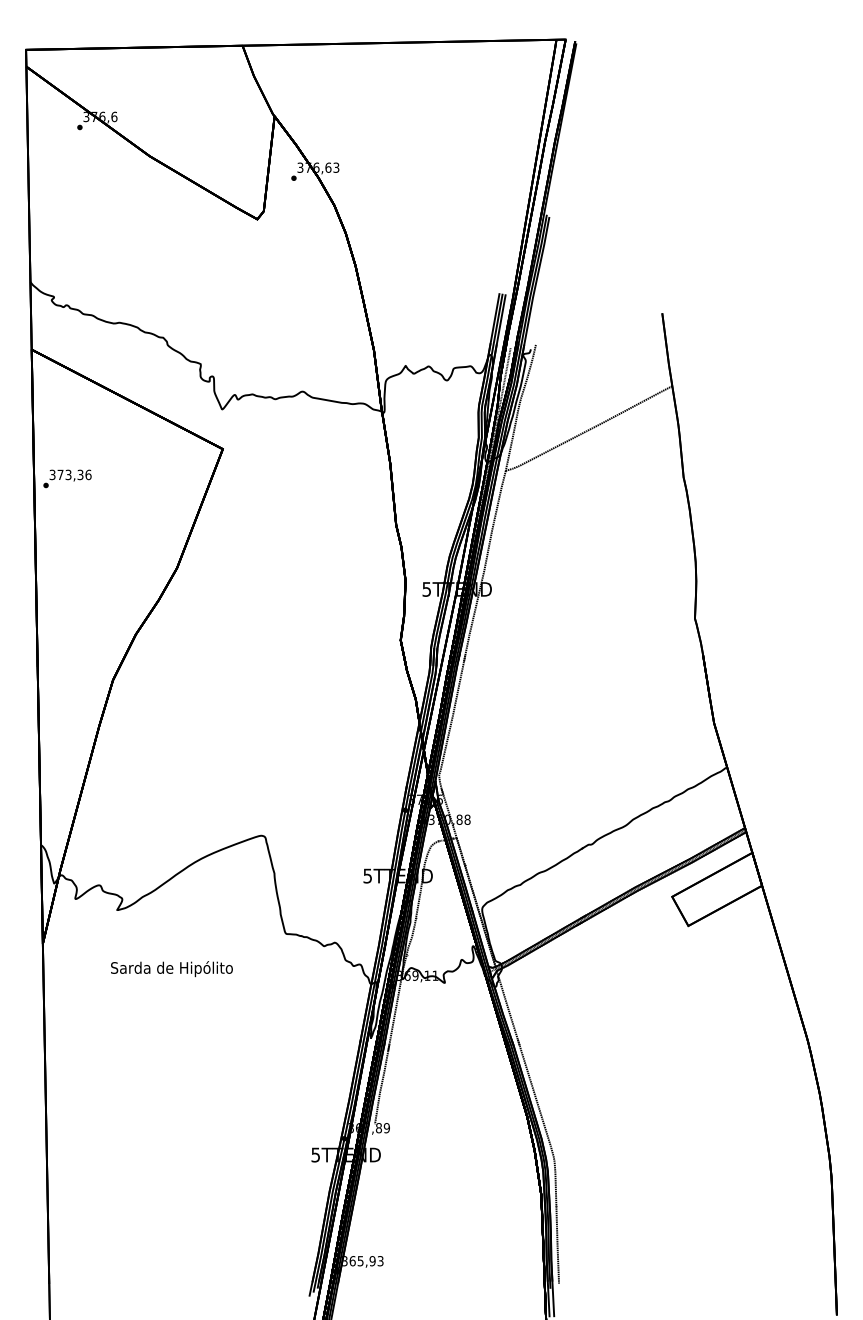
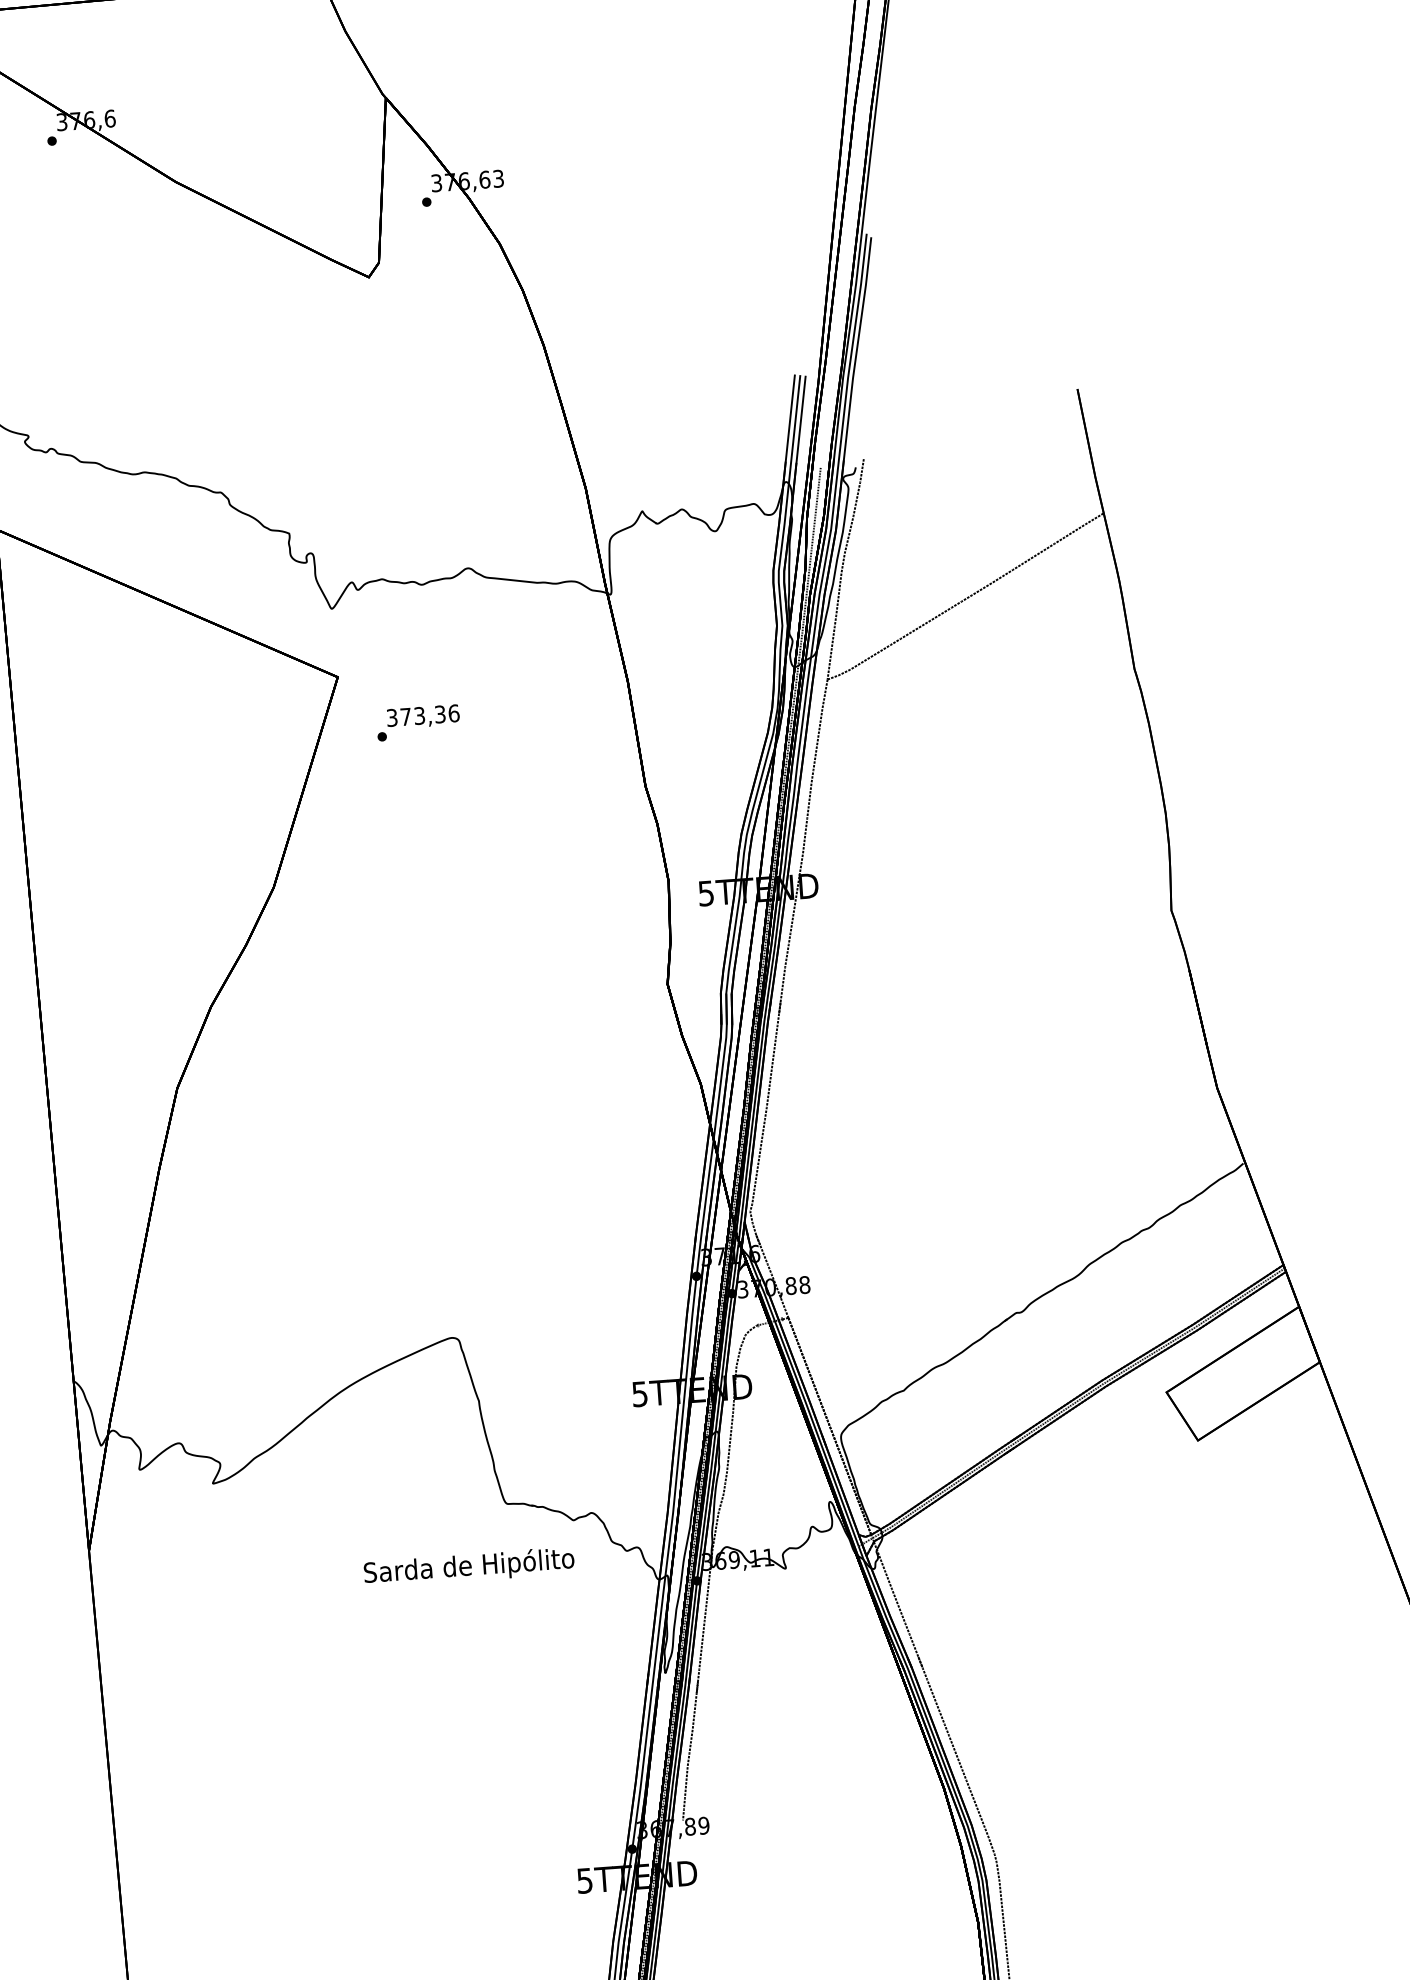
text: (67, 478) -> (418, 722), moved
text: (171, 969) -> (468, 1568), moved

